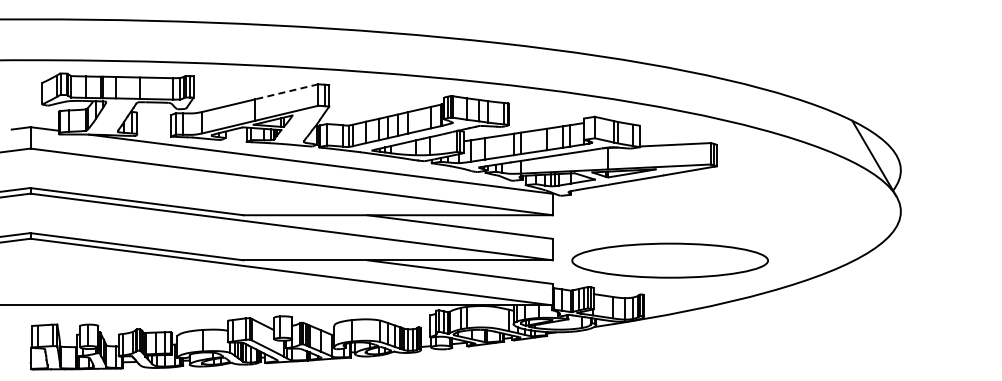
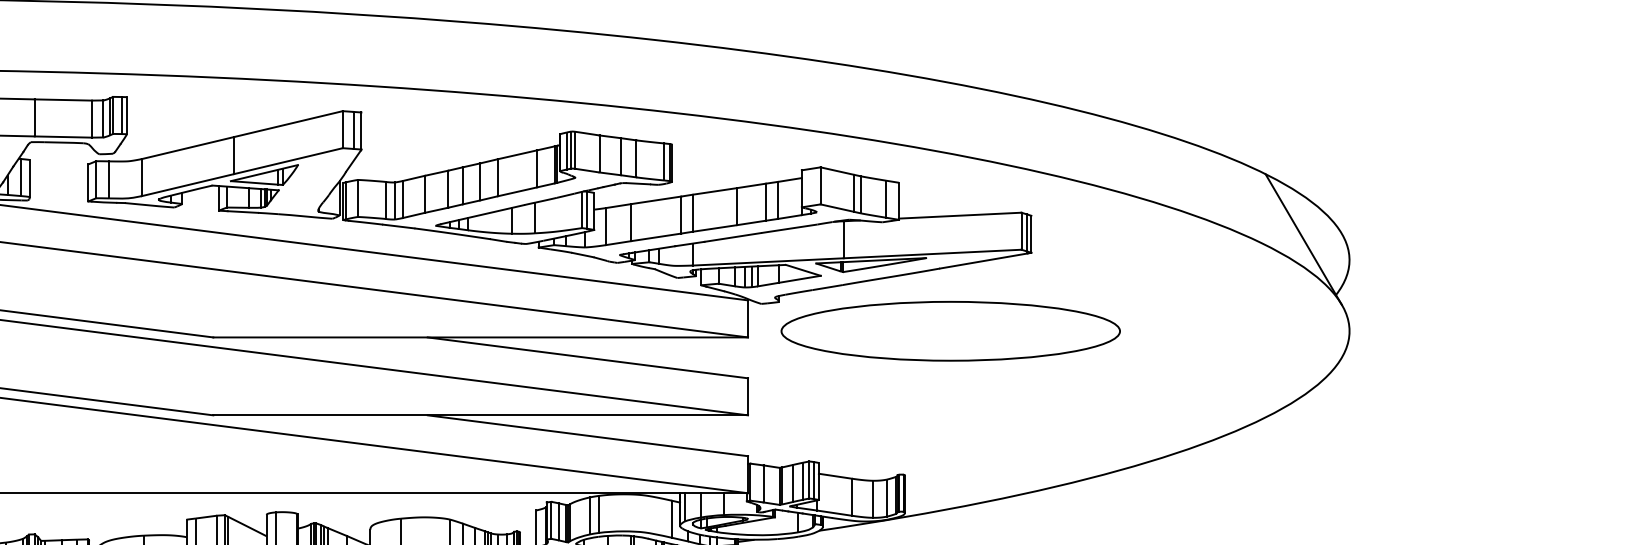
line: (286, 91) -> (287, 123), dashed -> solid
part: (669, 260) -> (949, 330), moved

